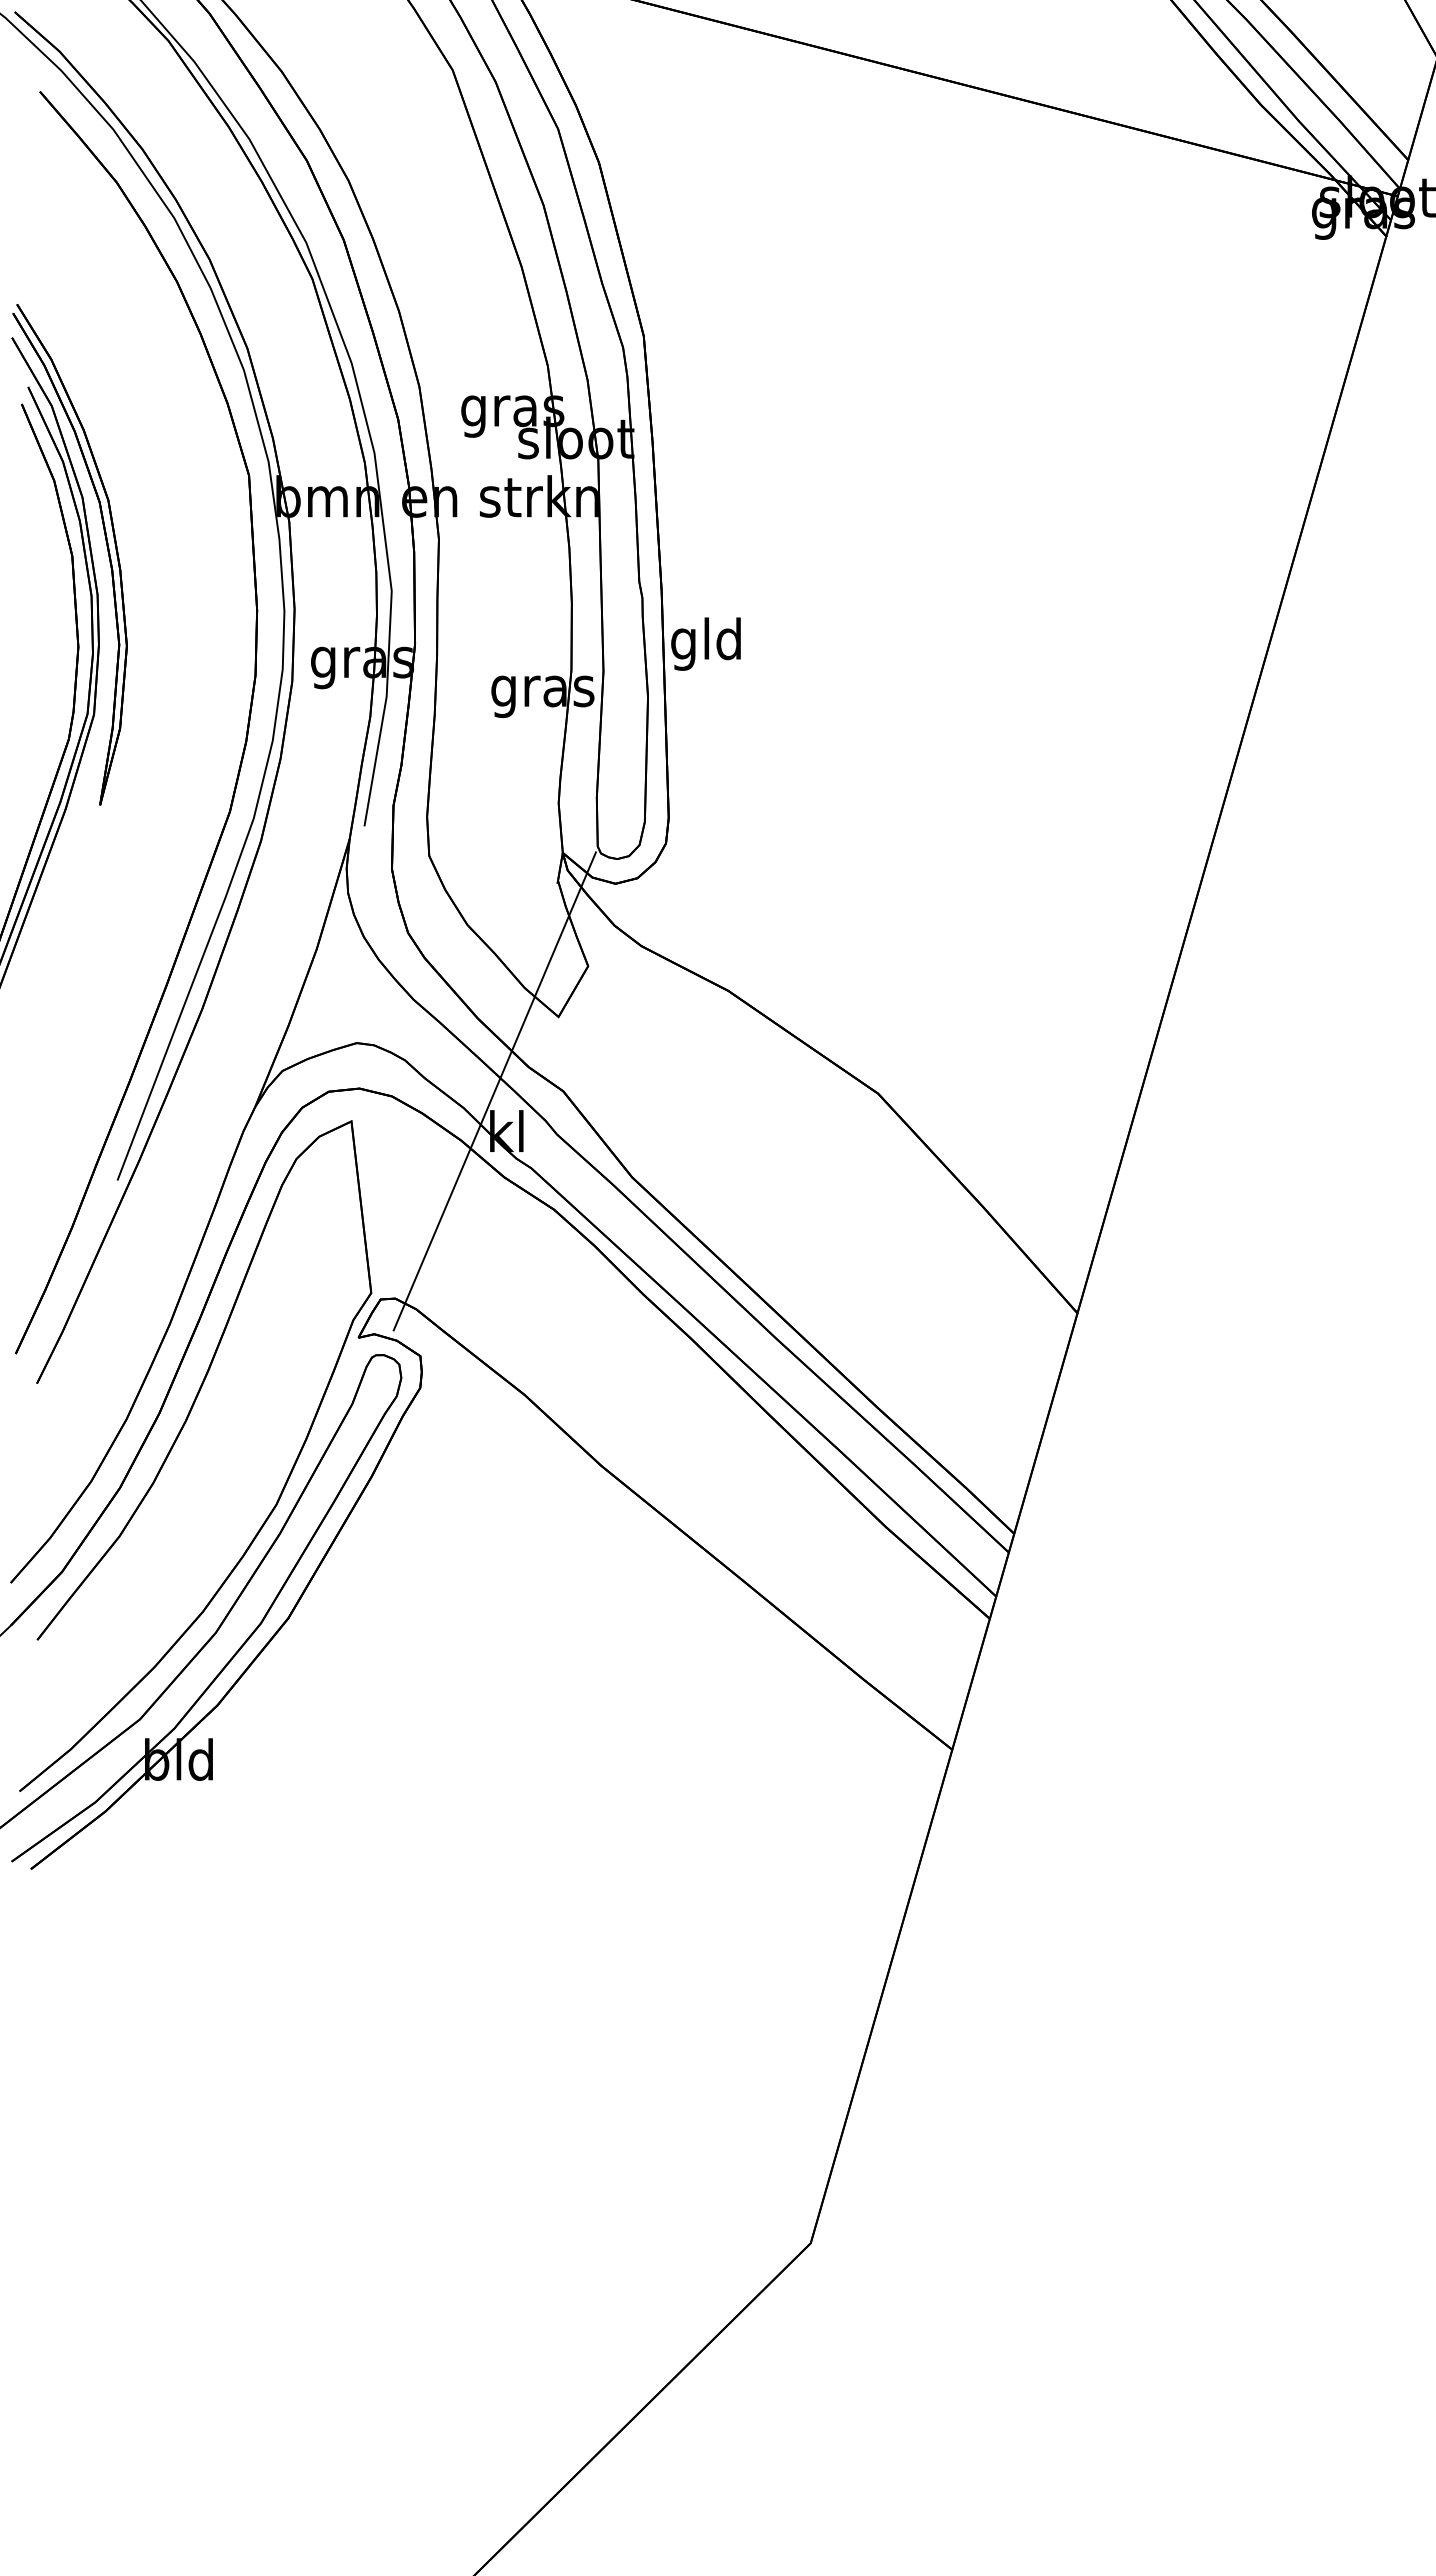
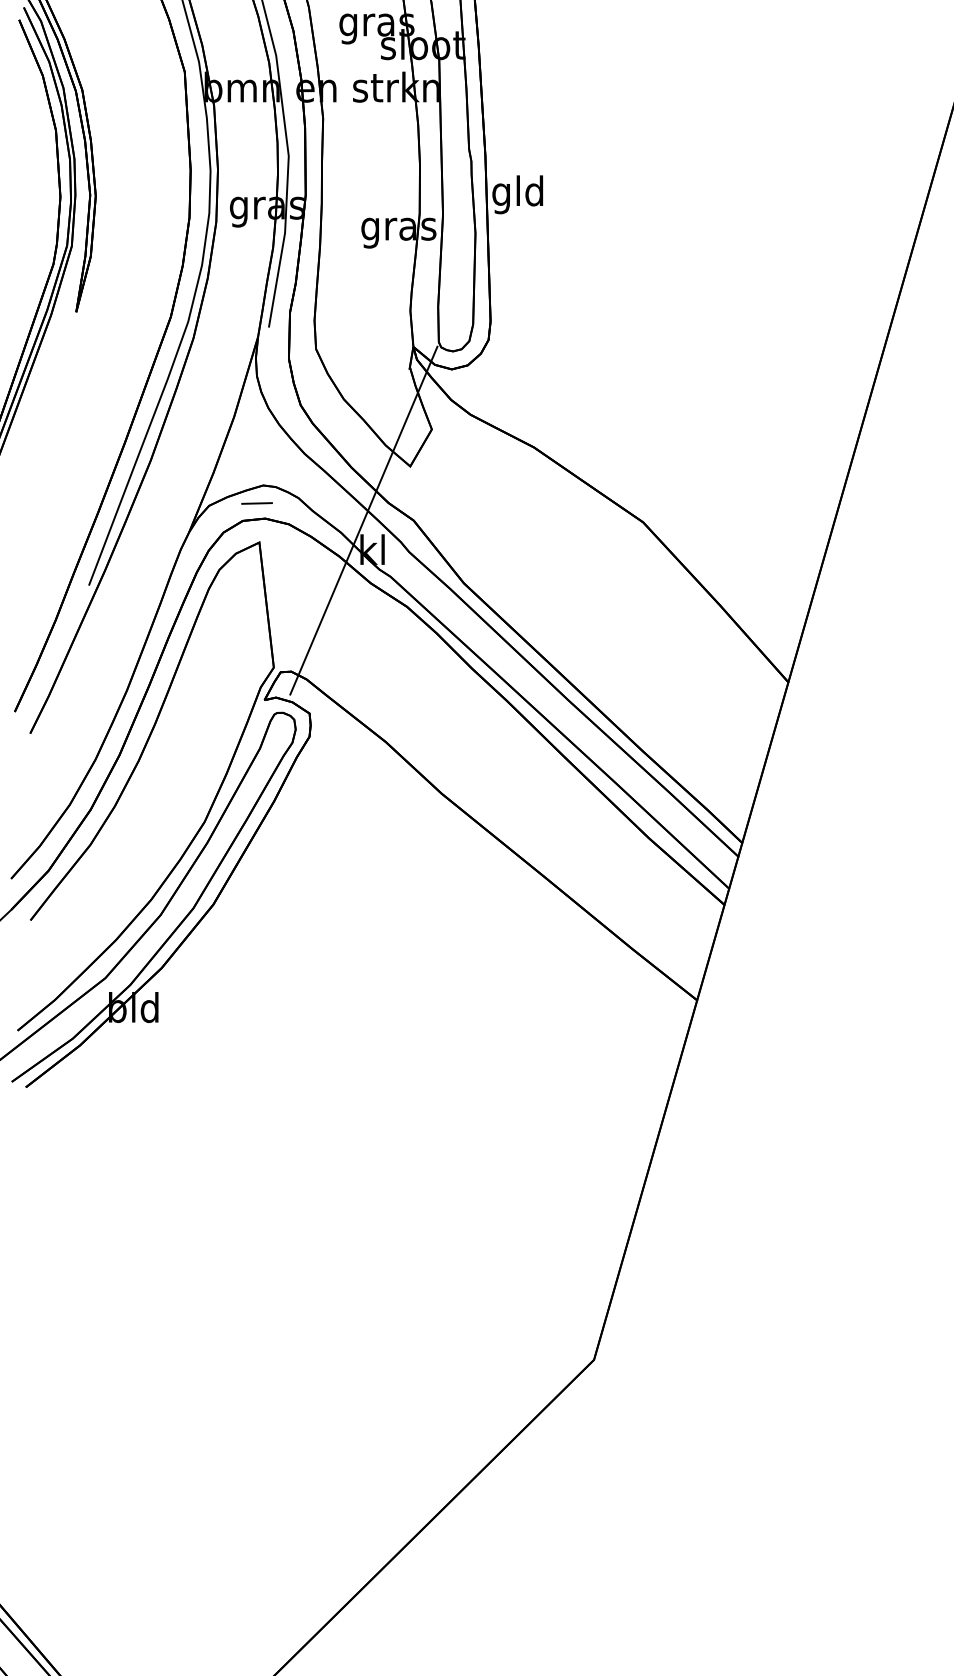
line: (347, 1067) -> (256, 503), added

